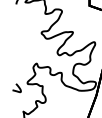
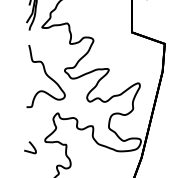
curve: (28, 36) -> (46, 75), added

